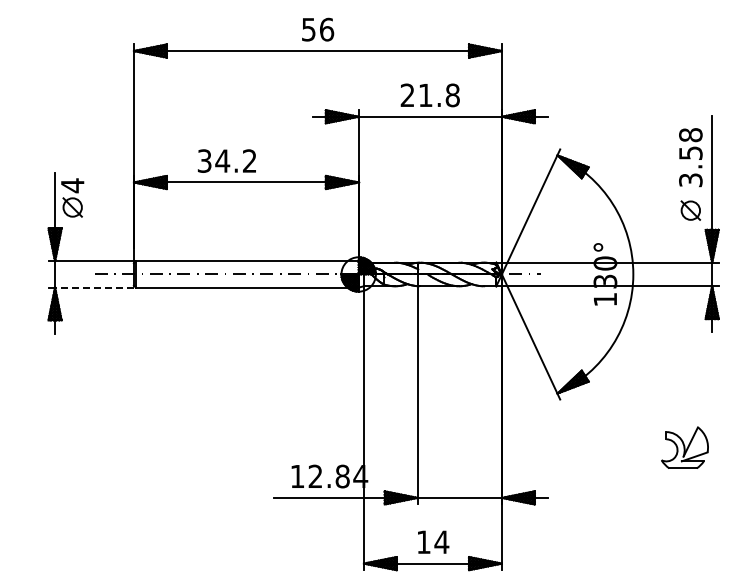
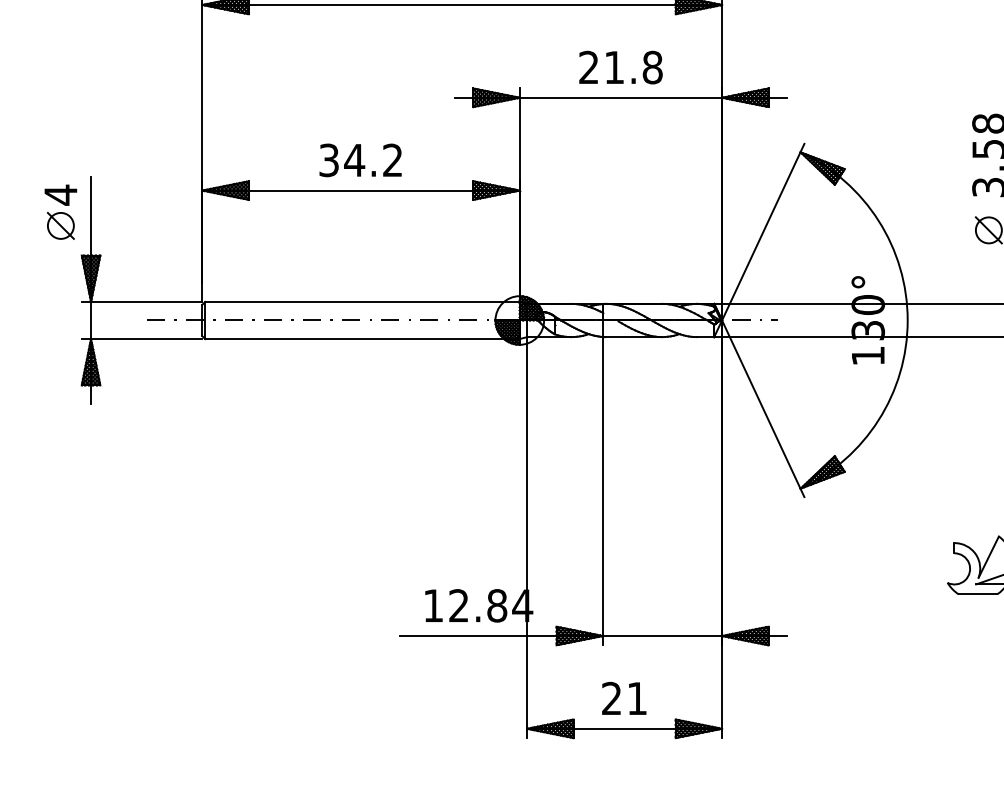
text: (226, 160) -> (359, 159), moved
part: (72, 197) -> (60, 211), moved
line: (94, 287) -> (146, 338), dashed -> solid
text: (433, 541) -> (625, 697), 14 -> 21

